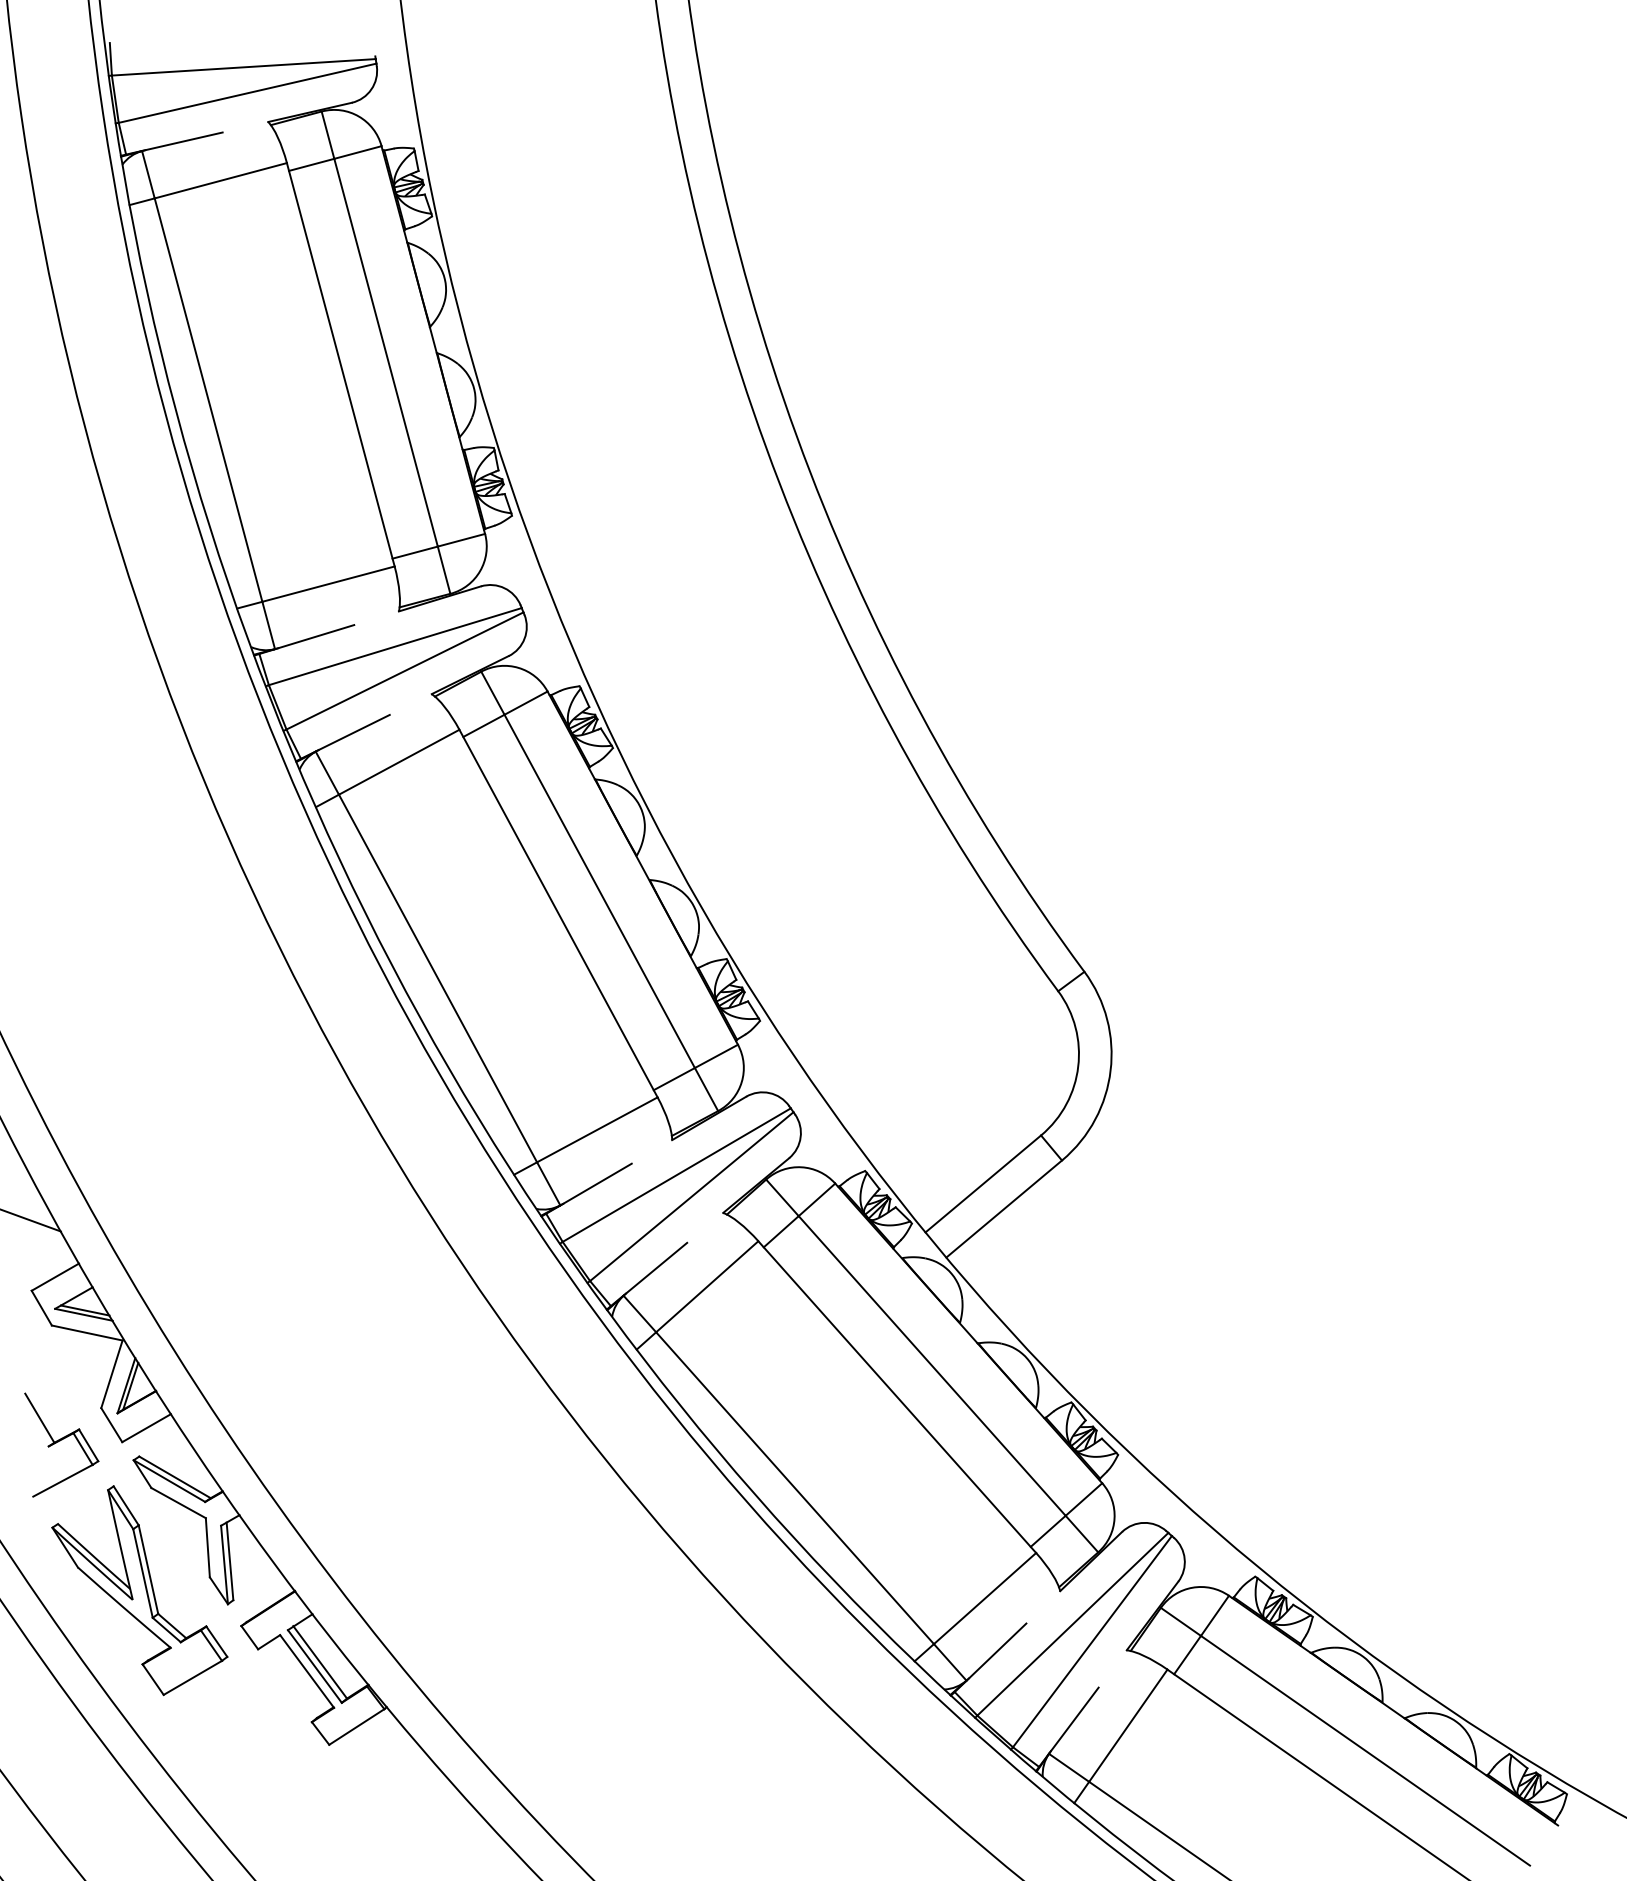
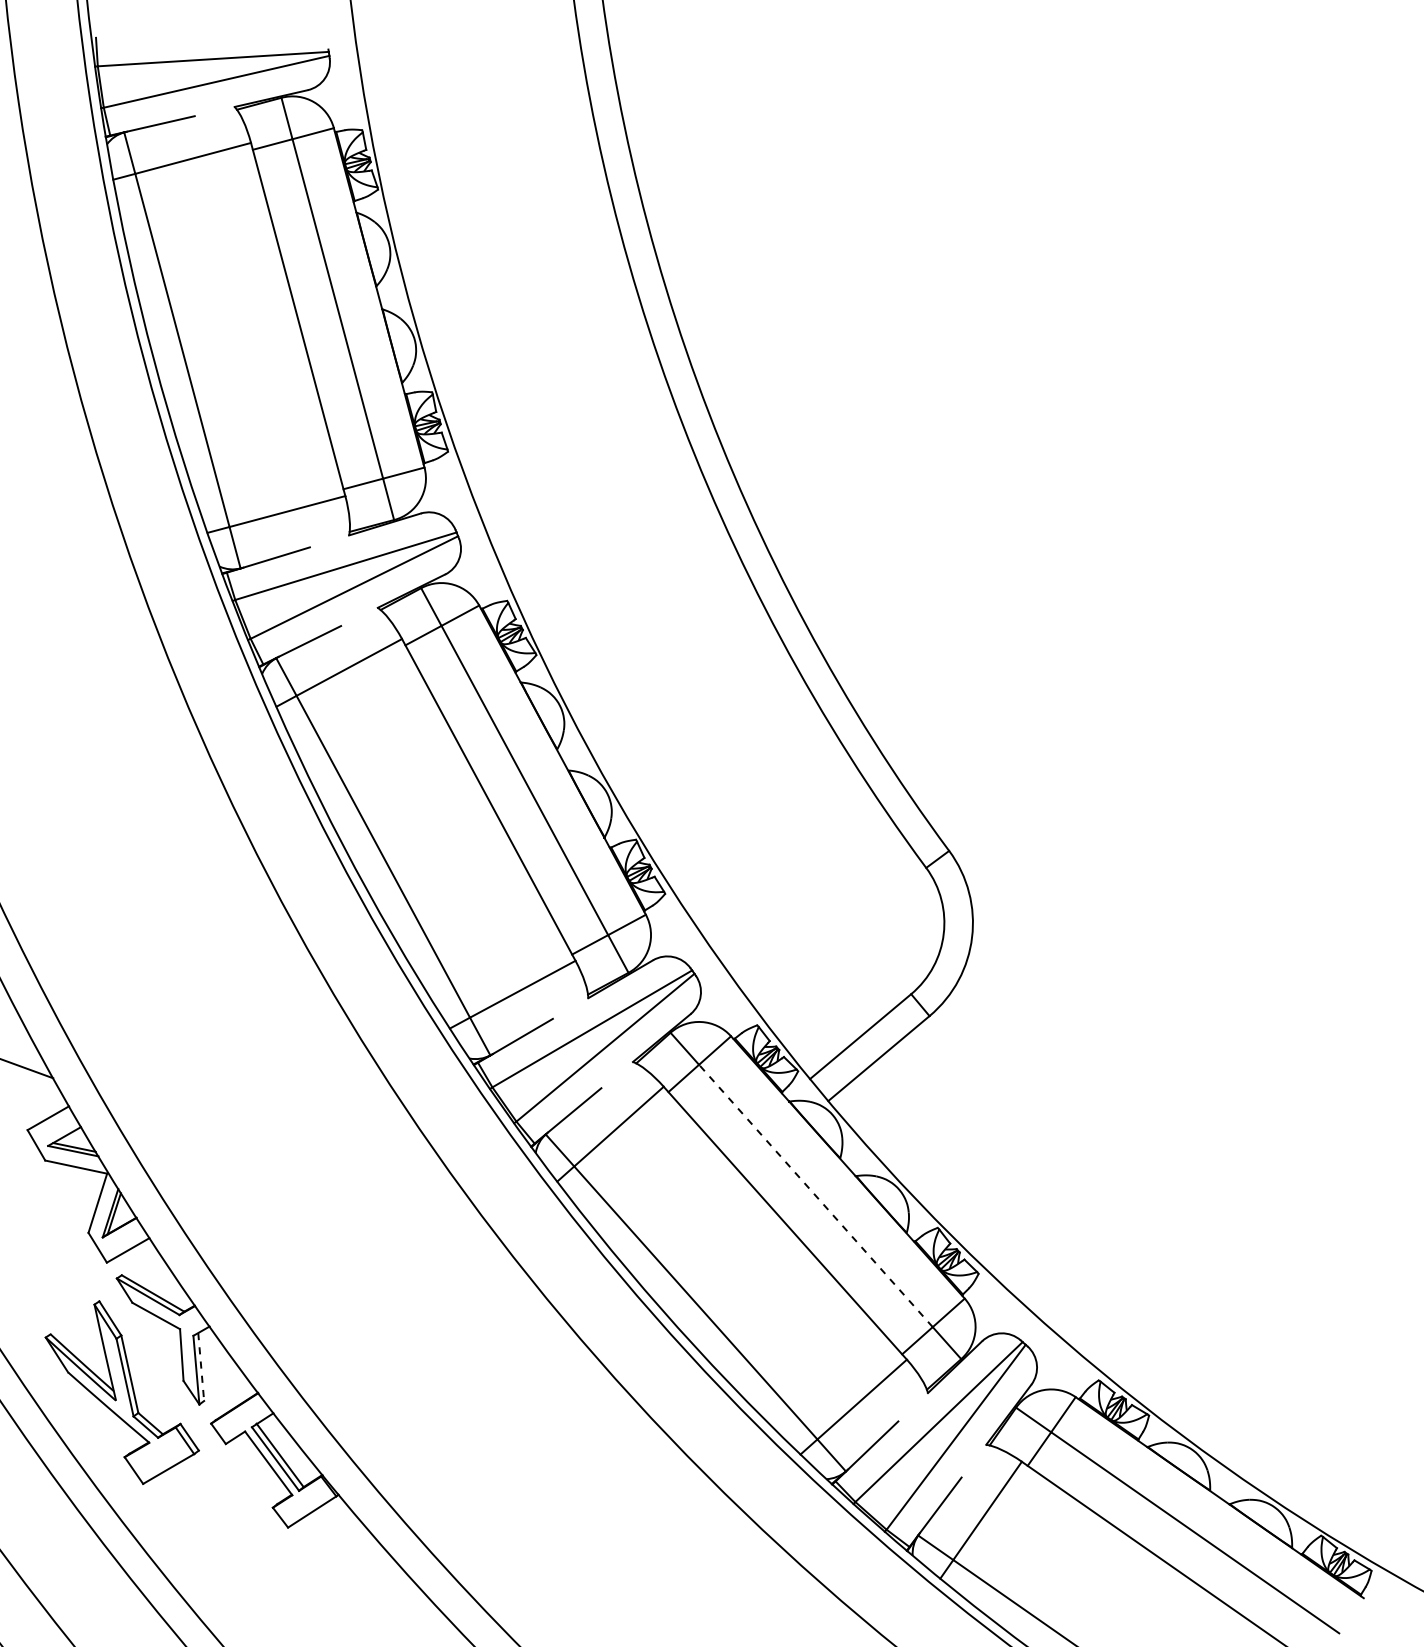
line: (932, 1365) -> (816, 1195), solid -> dashed
part: (61, 1444) -> (53, 1264), removed
line: (230, 1561) -> (201, 1367), solid -> dashed

